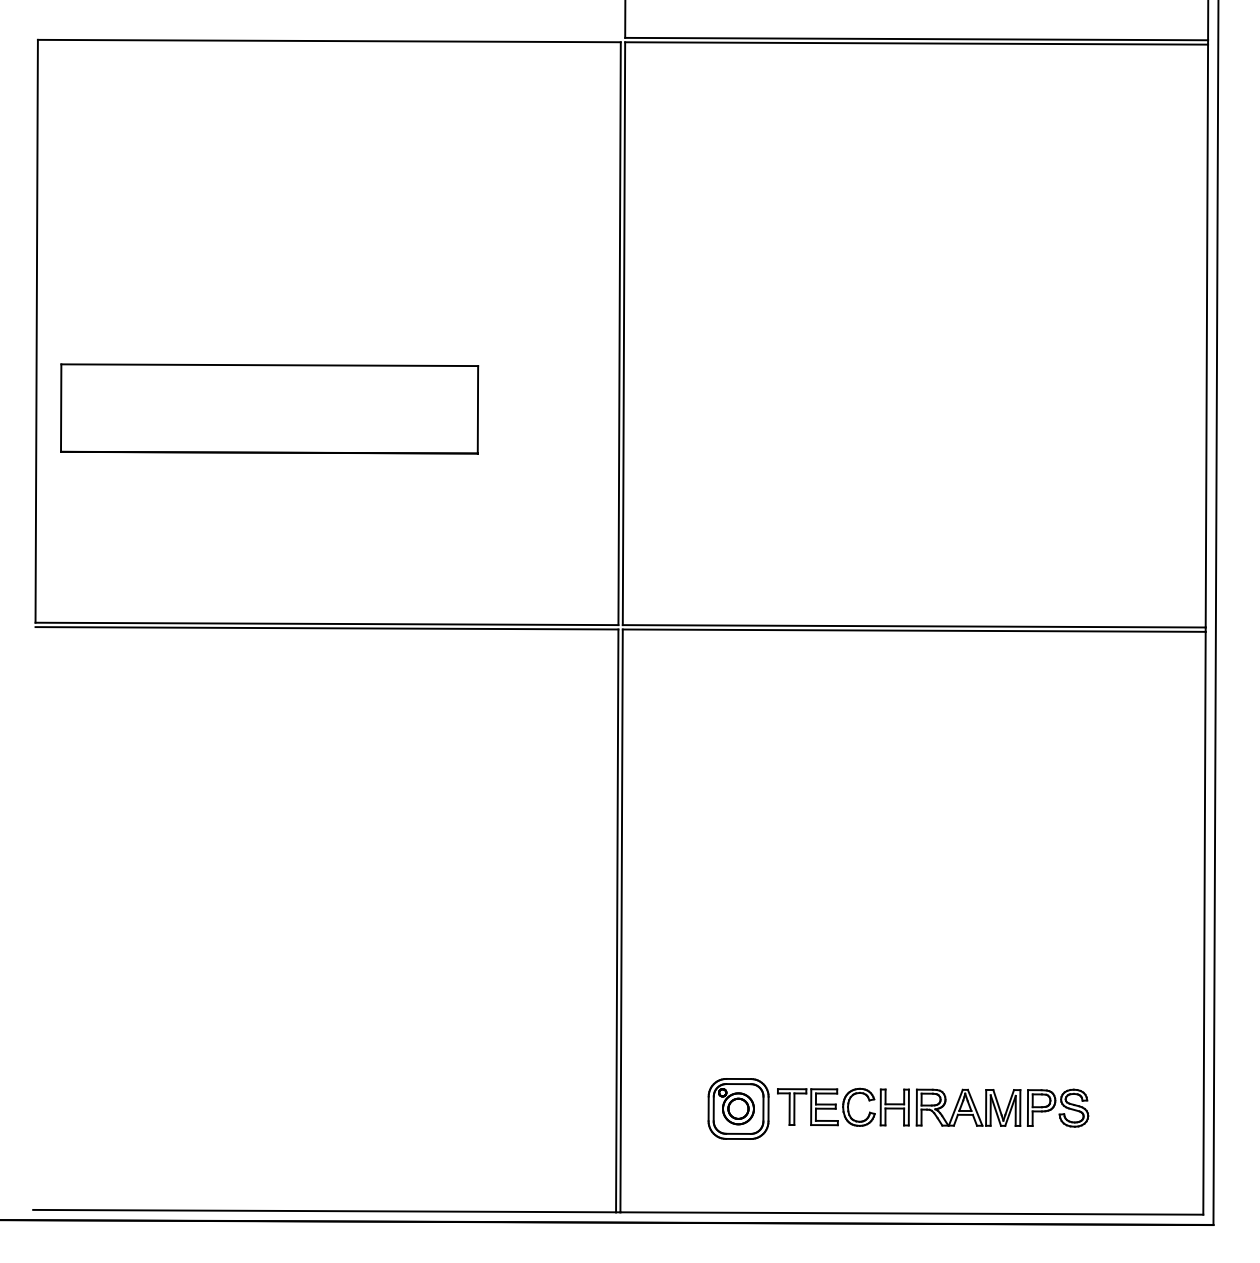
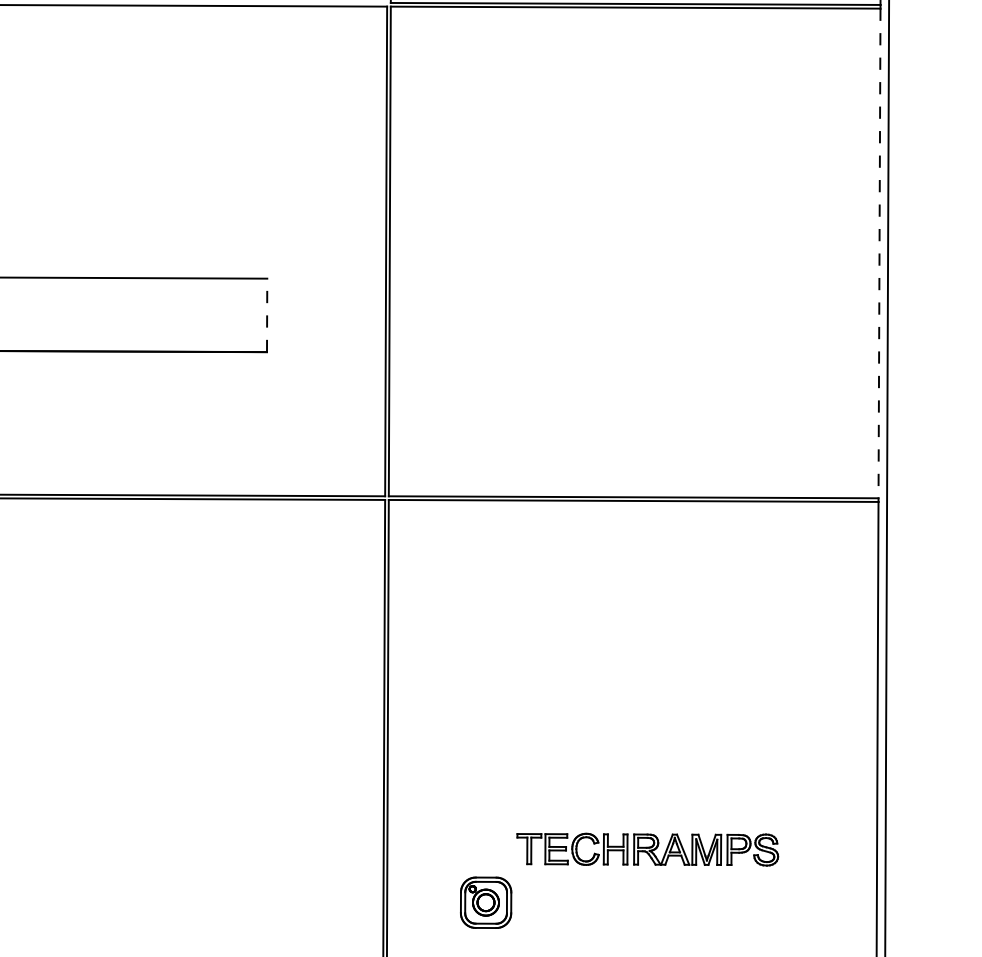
line: (1206, 336) -> (879, 253), solid -> dashed
line: (477, 409) -> (266, 315), solid -> dashed
part: (933, 1107) -> (648, 849), moved

